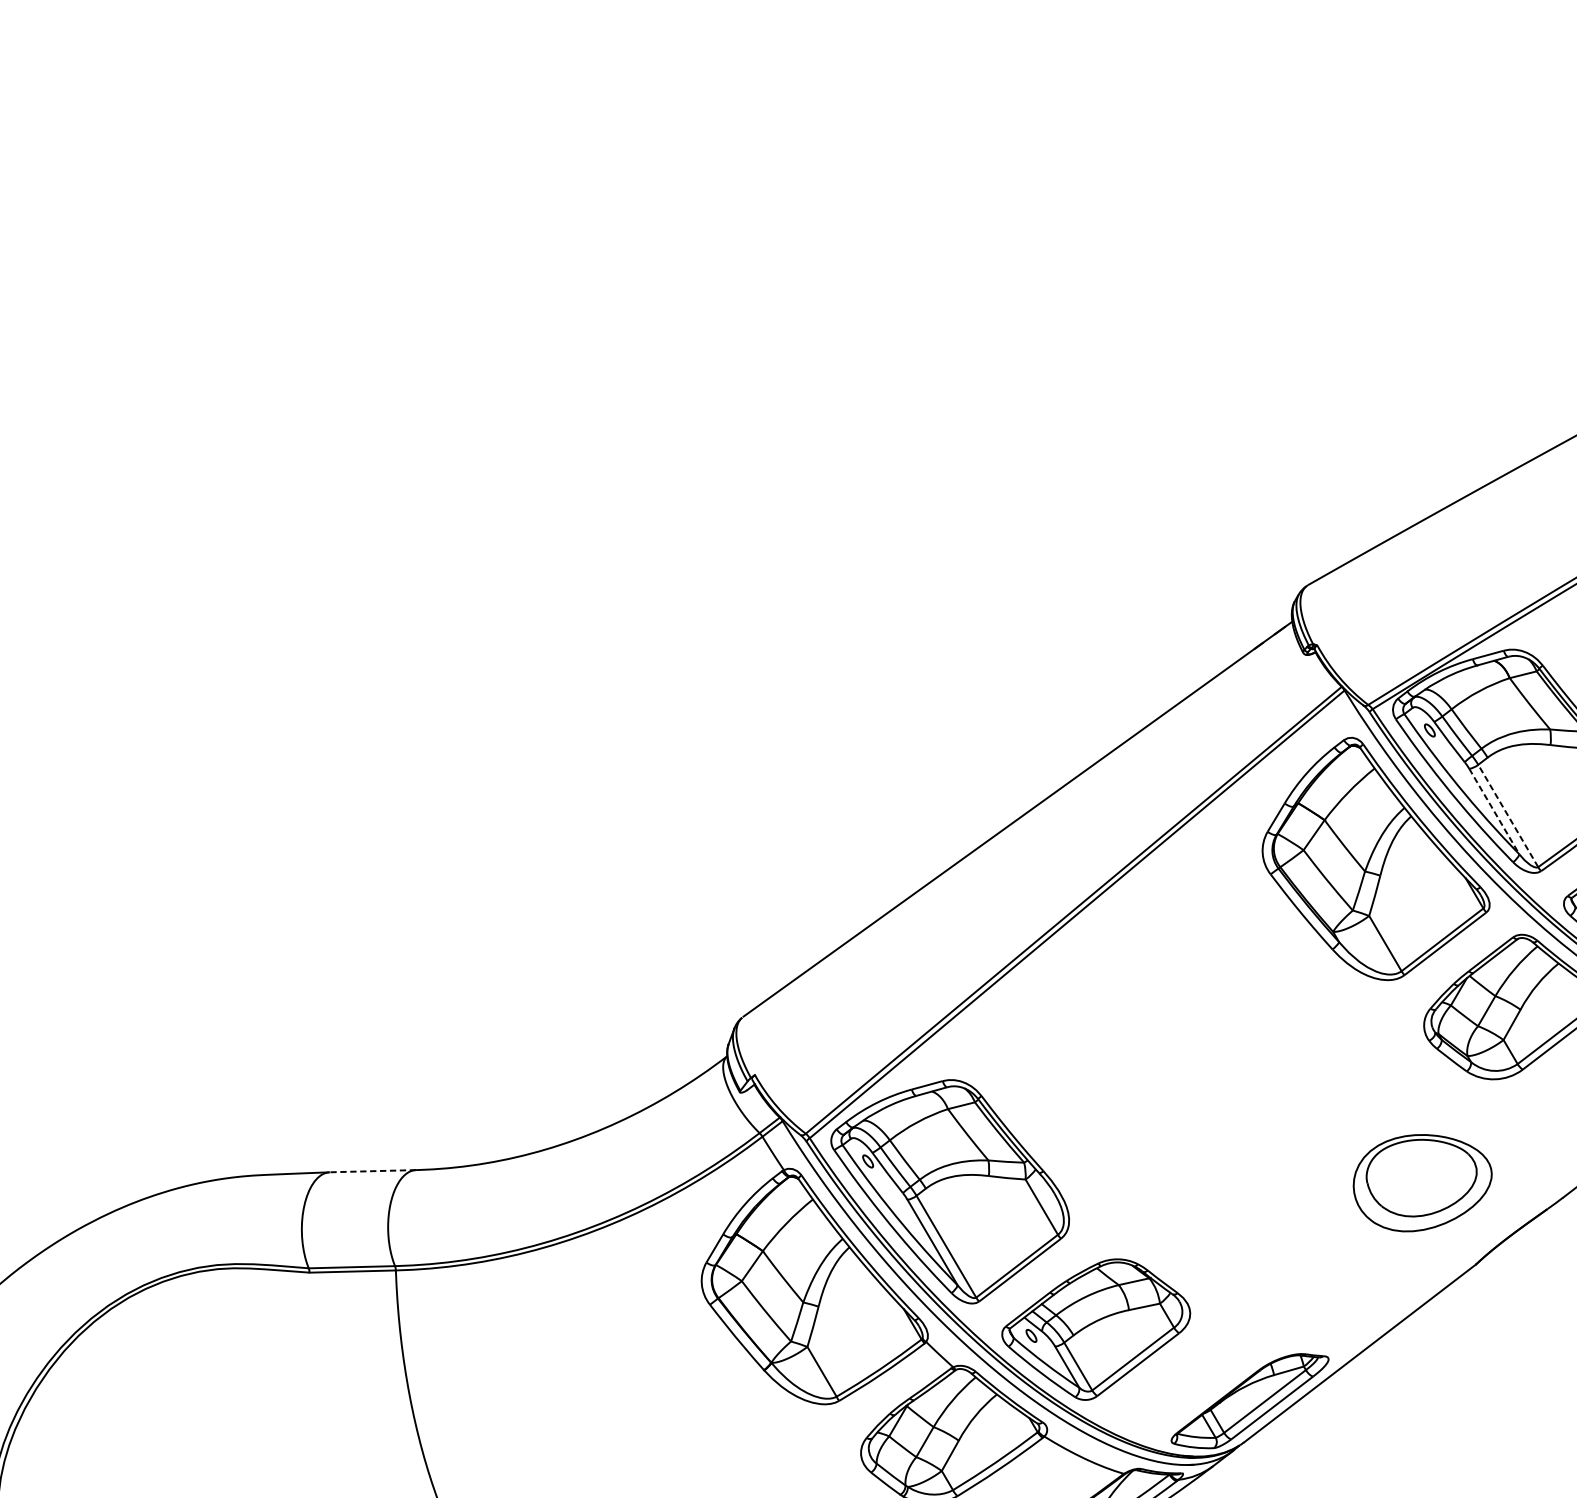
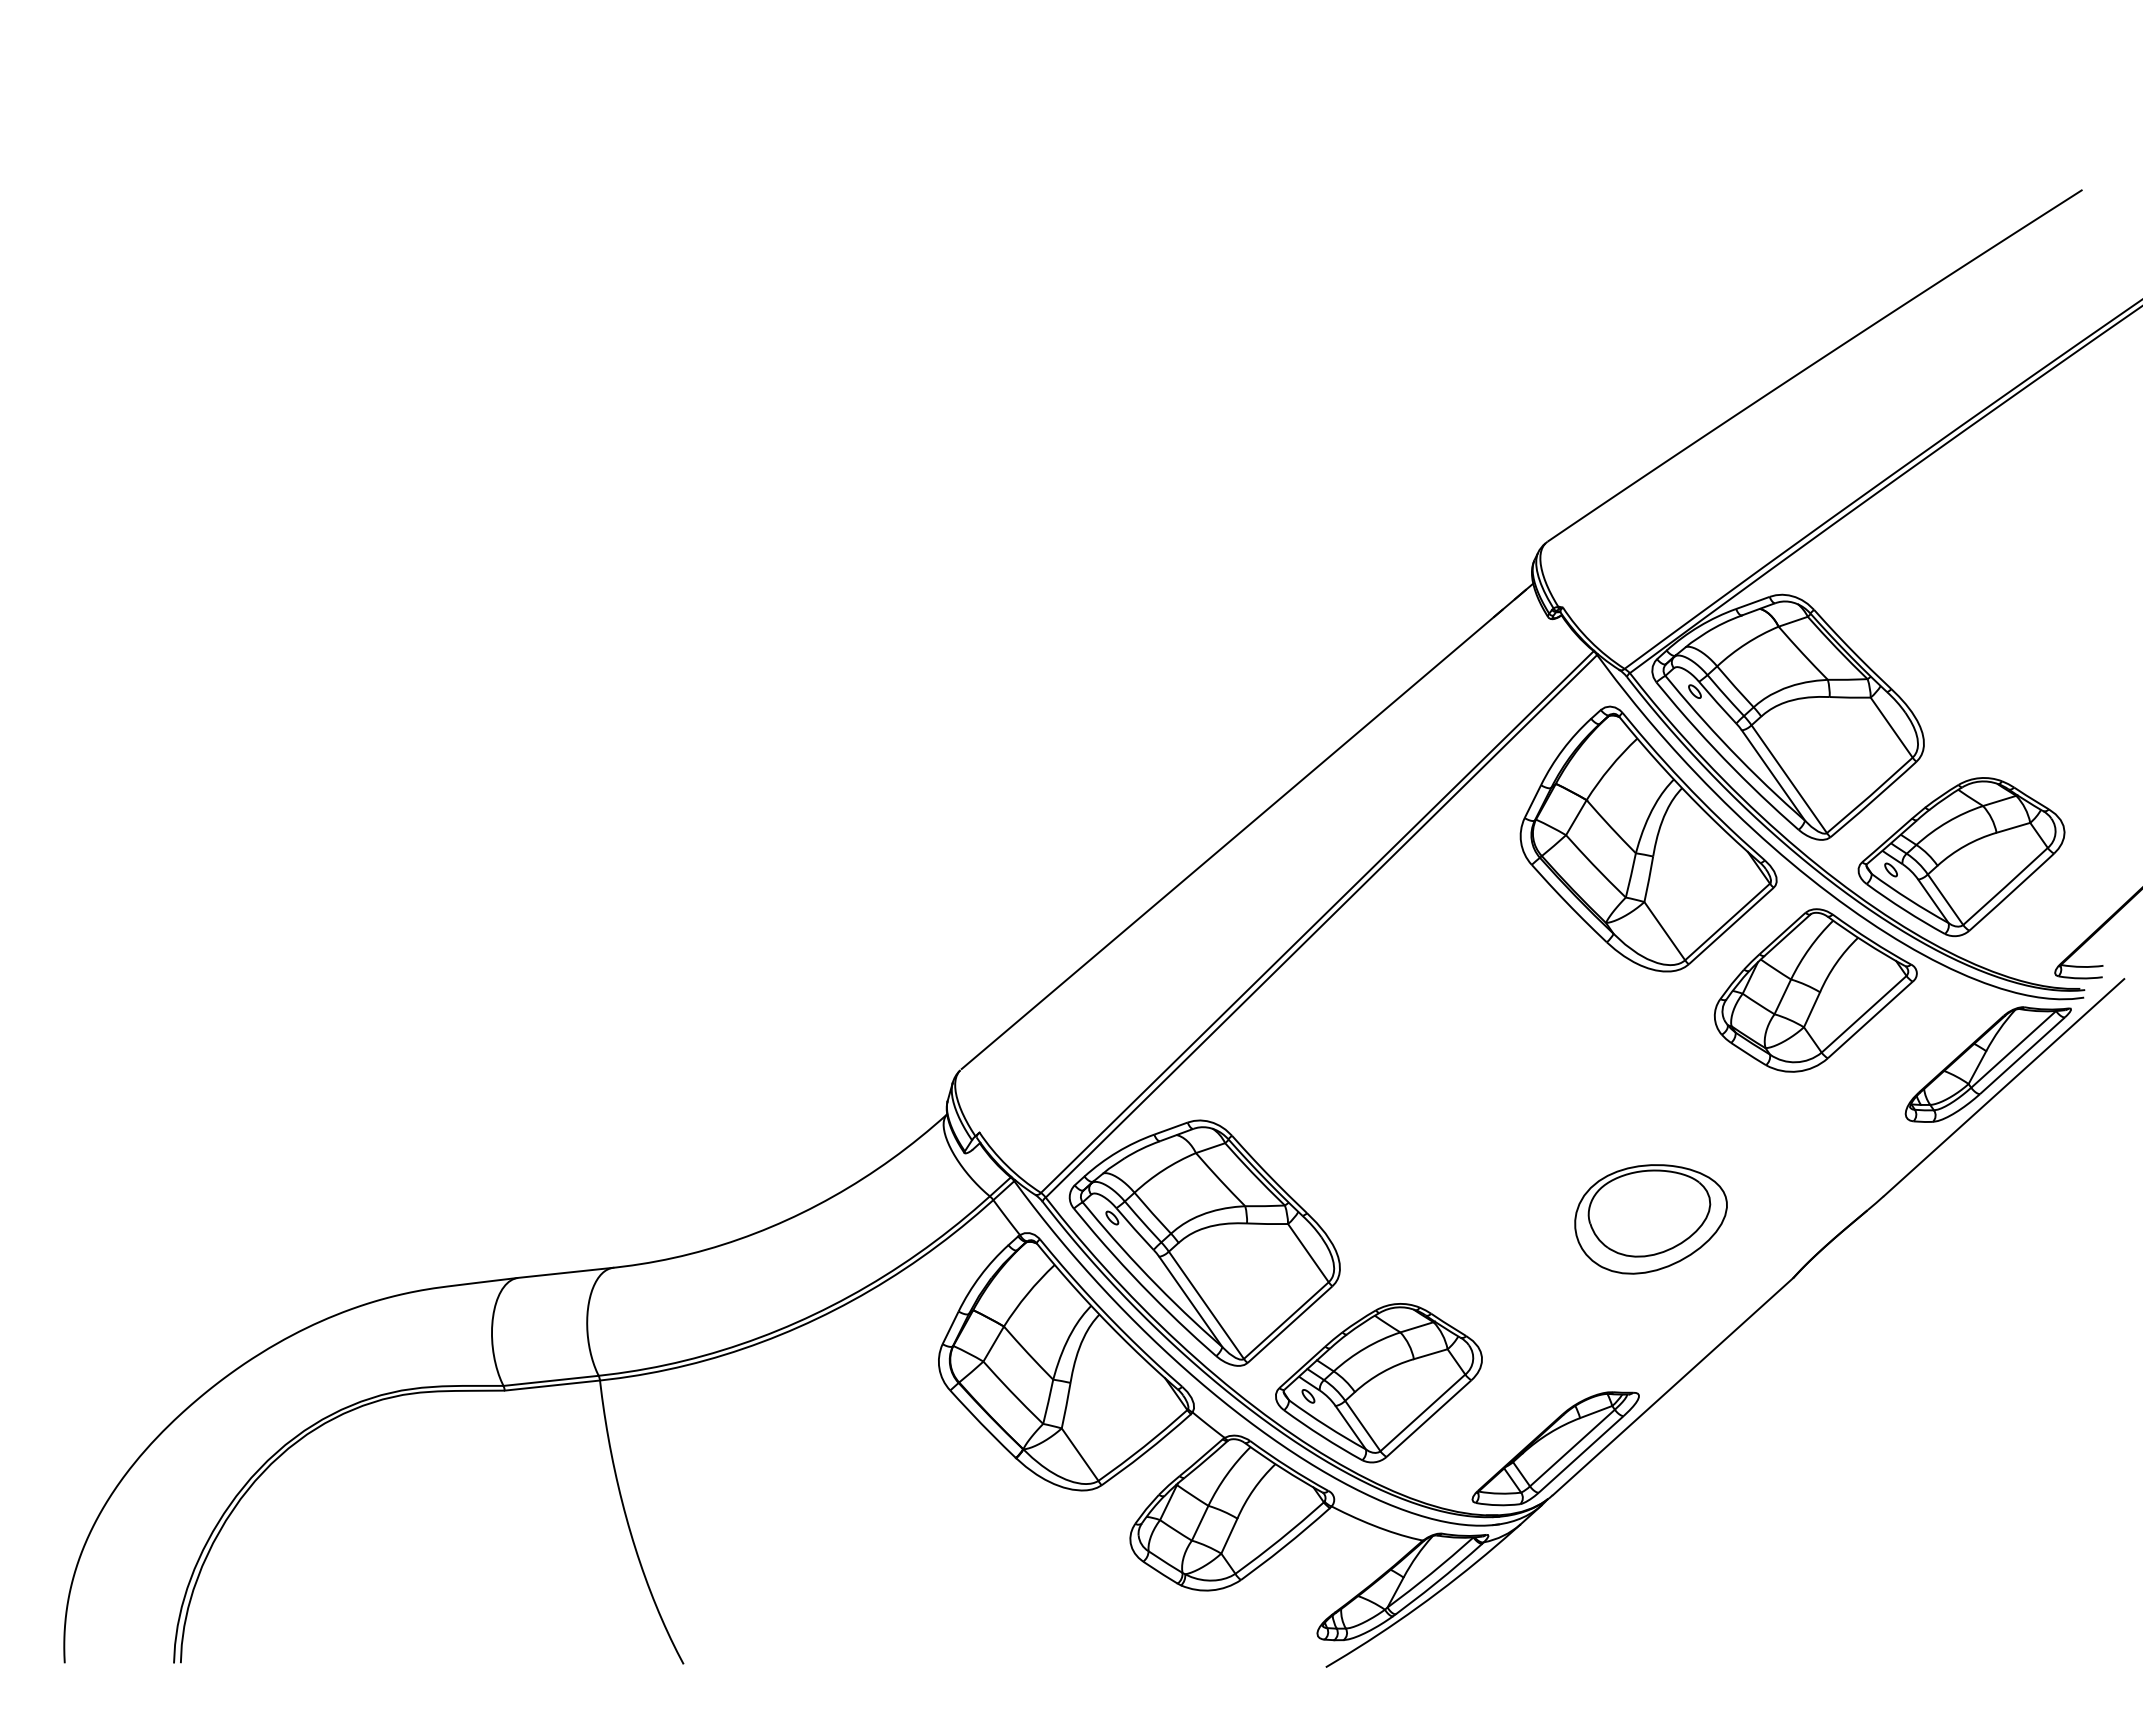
line: (1494, 812) -> (1773, 776), dashed -> solid
line: (1508, 816) -> (1789, 779), dashed -> solid
line: (372, 1170) -> (565, 1272), dashed -> solid
part: (1421, 1183) -> (1650, 1219), moved

